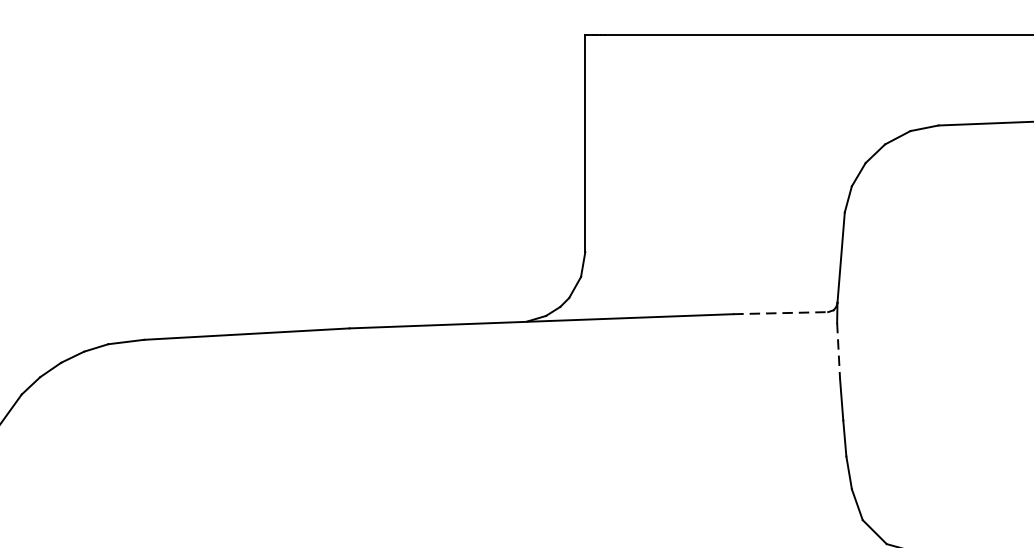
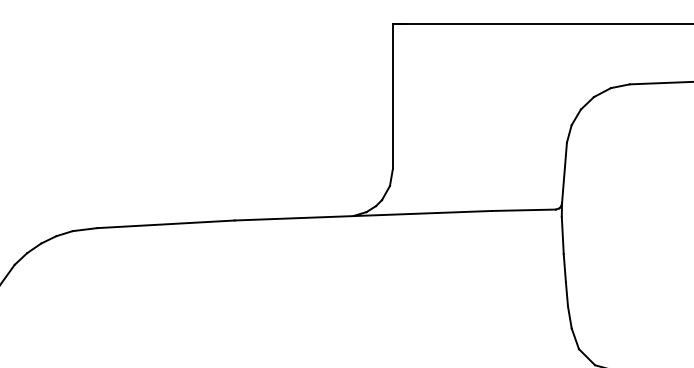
line: (780, 313) -> (523, 210), dashed -> solid
line: (838, 350) -> (562, 235), dashed -> solid

